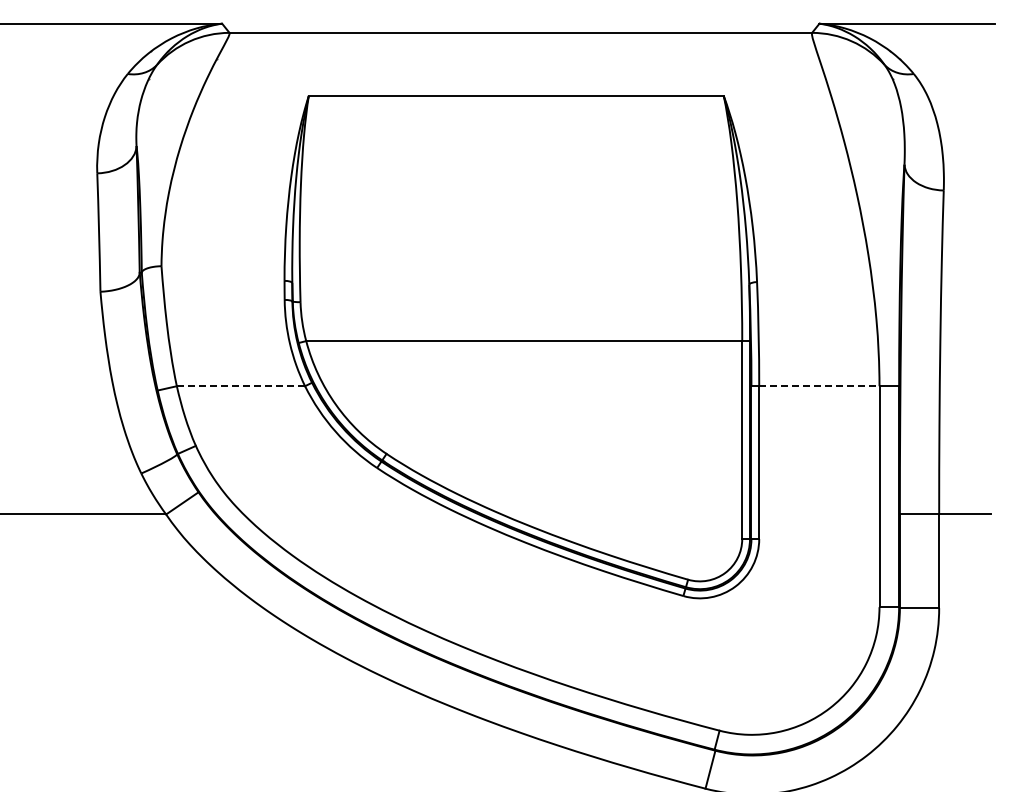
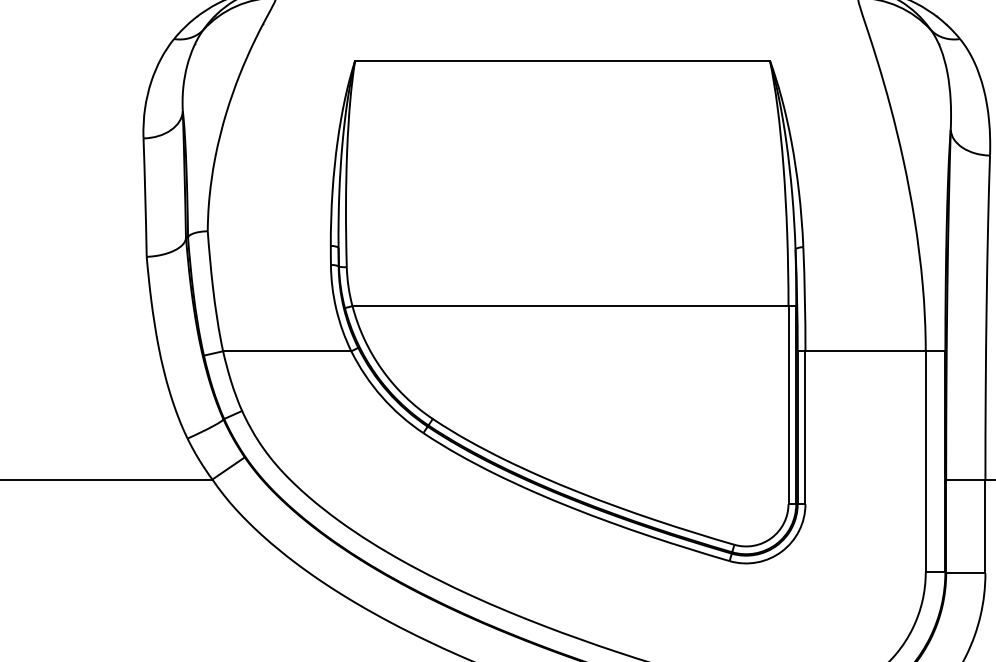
line: (241, 386) -> (287, 351), dashed -> solid
line: (819, 386) -> (865, 351), dashed -> solid

